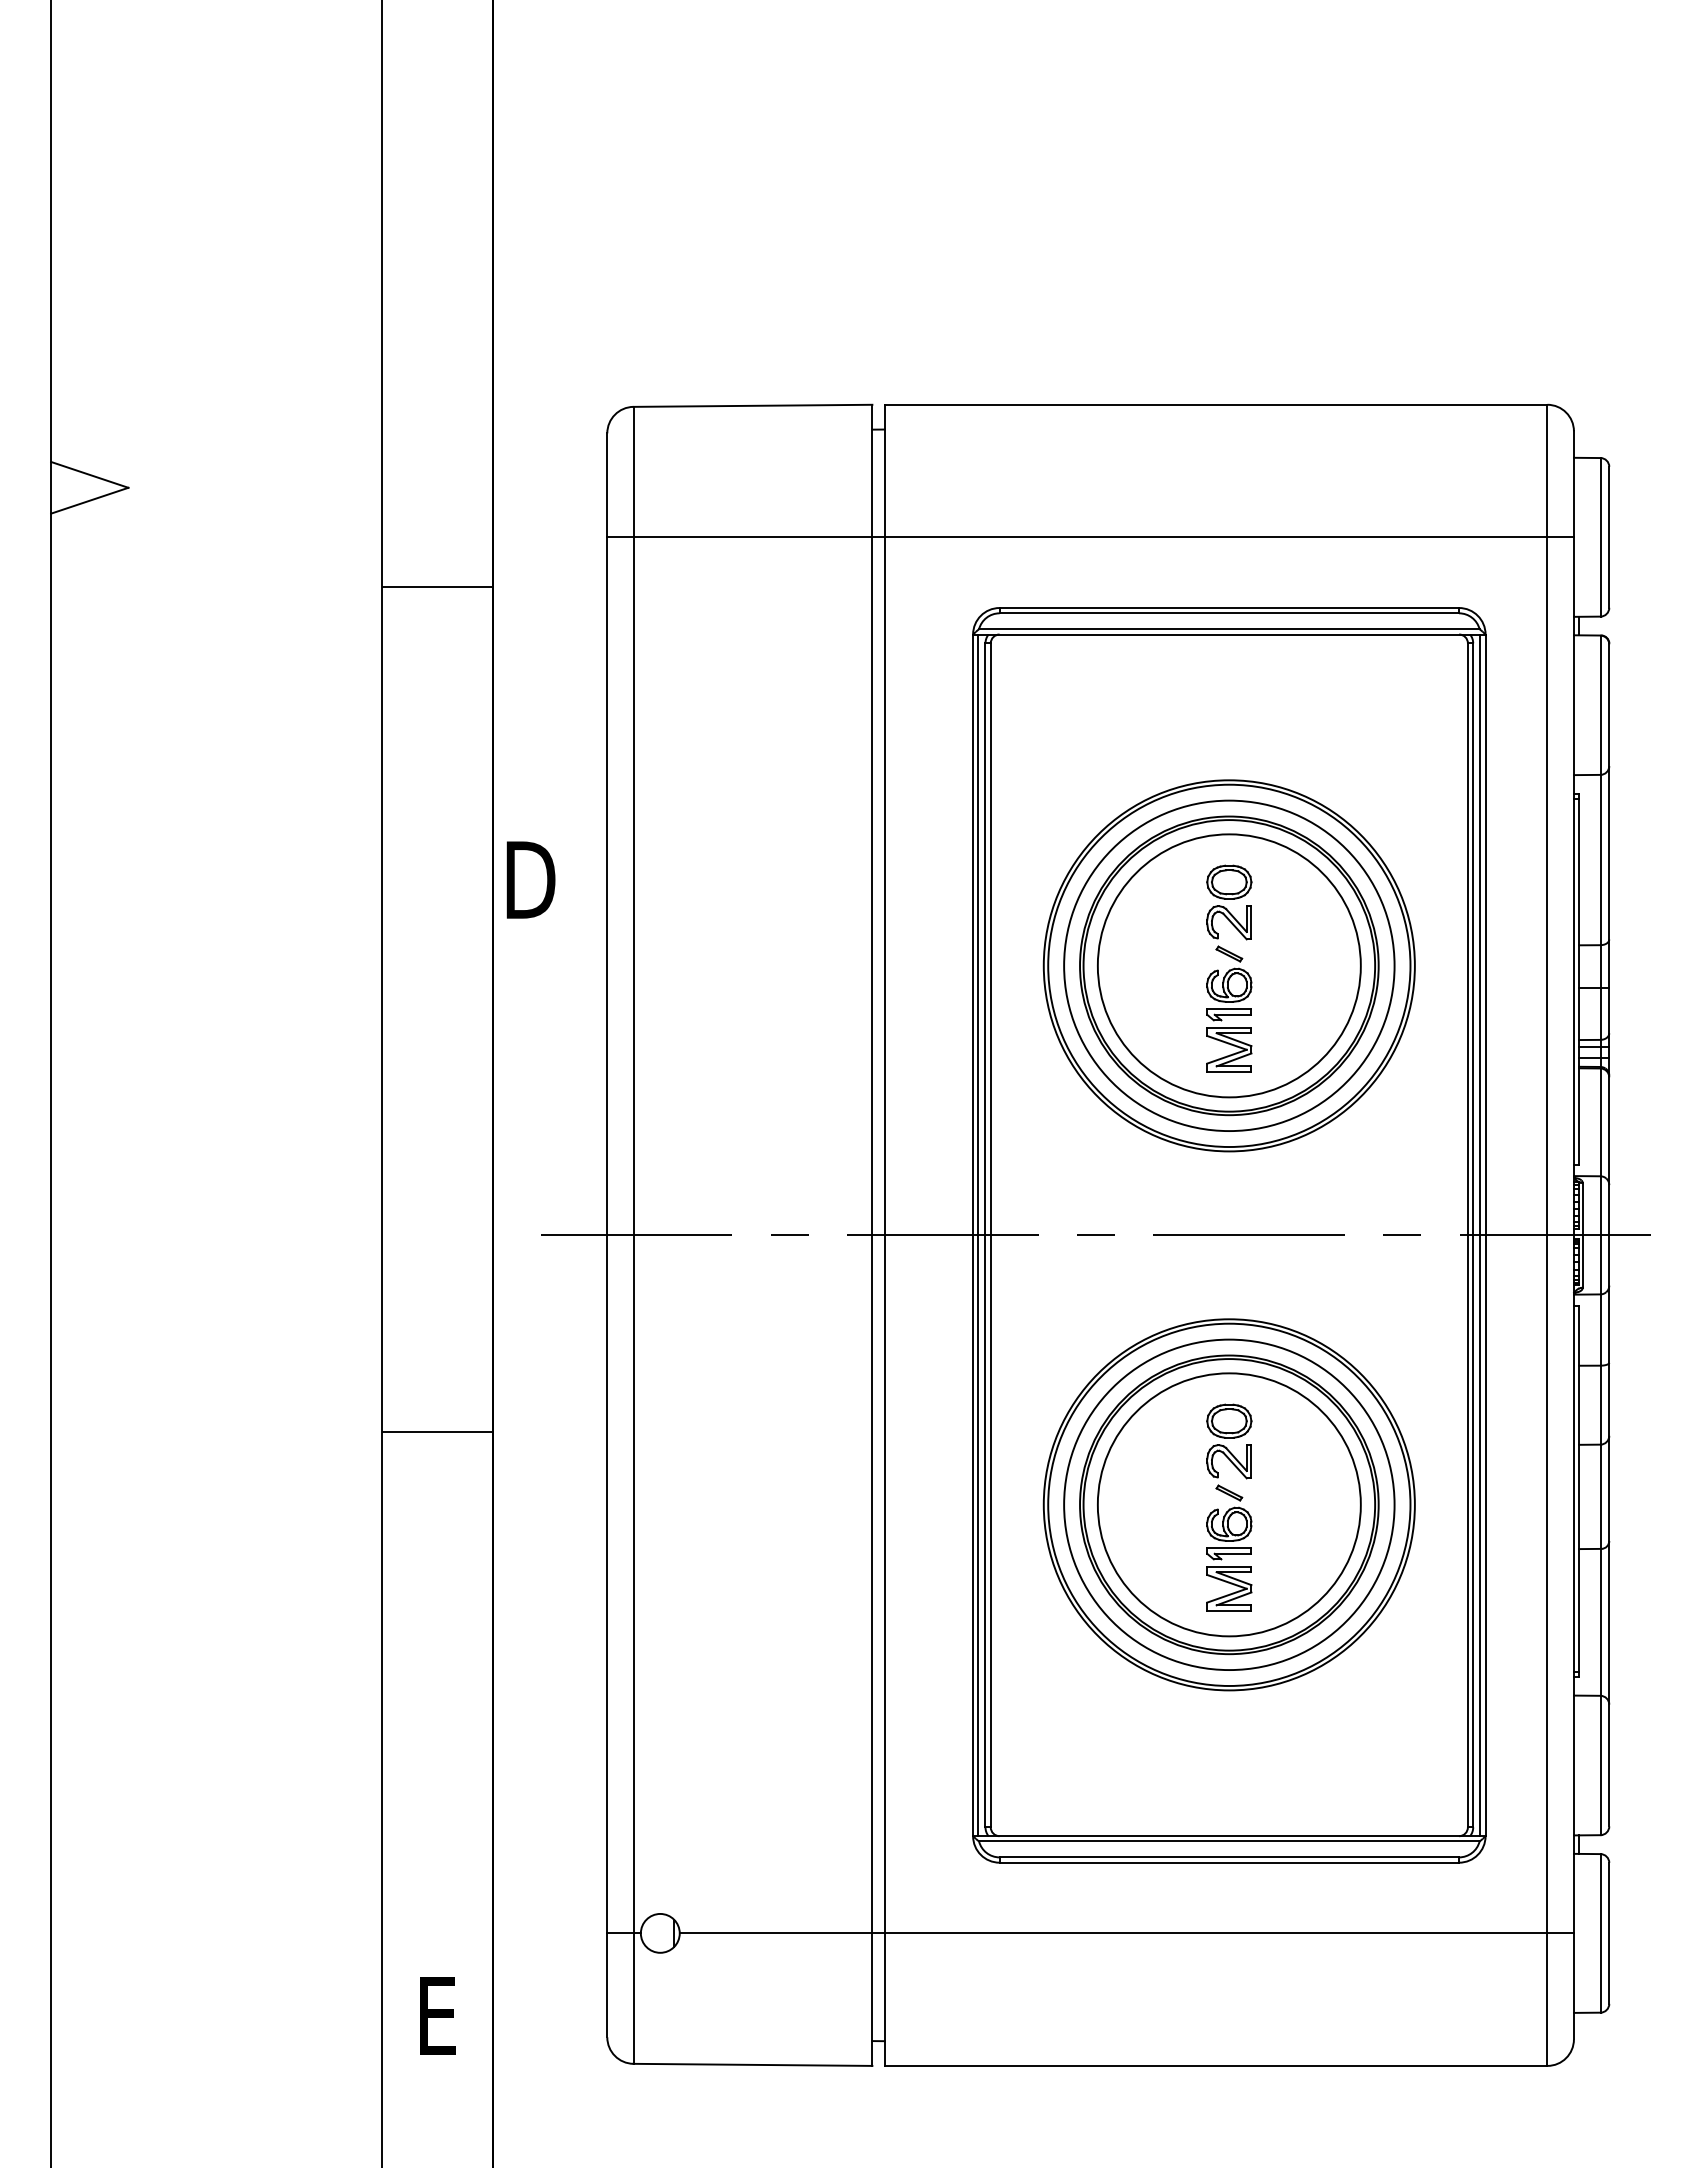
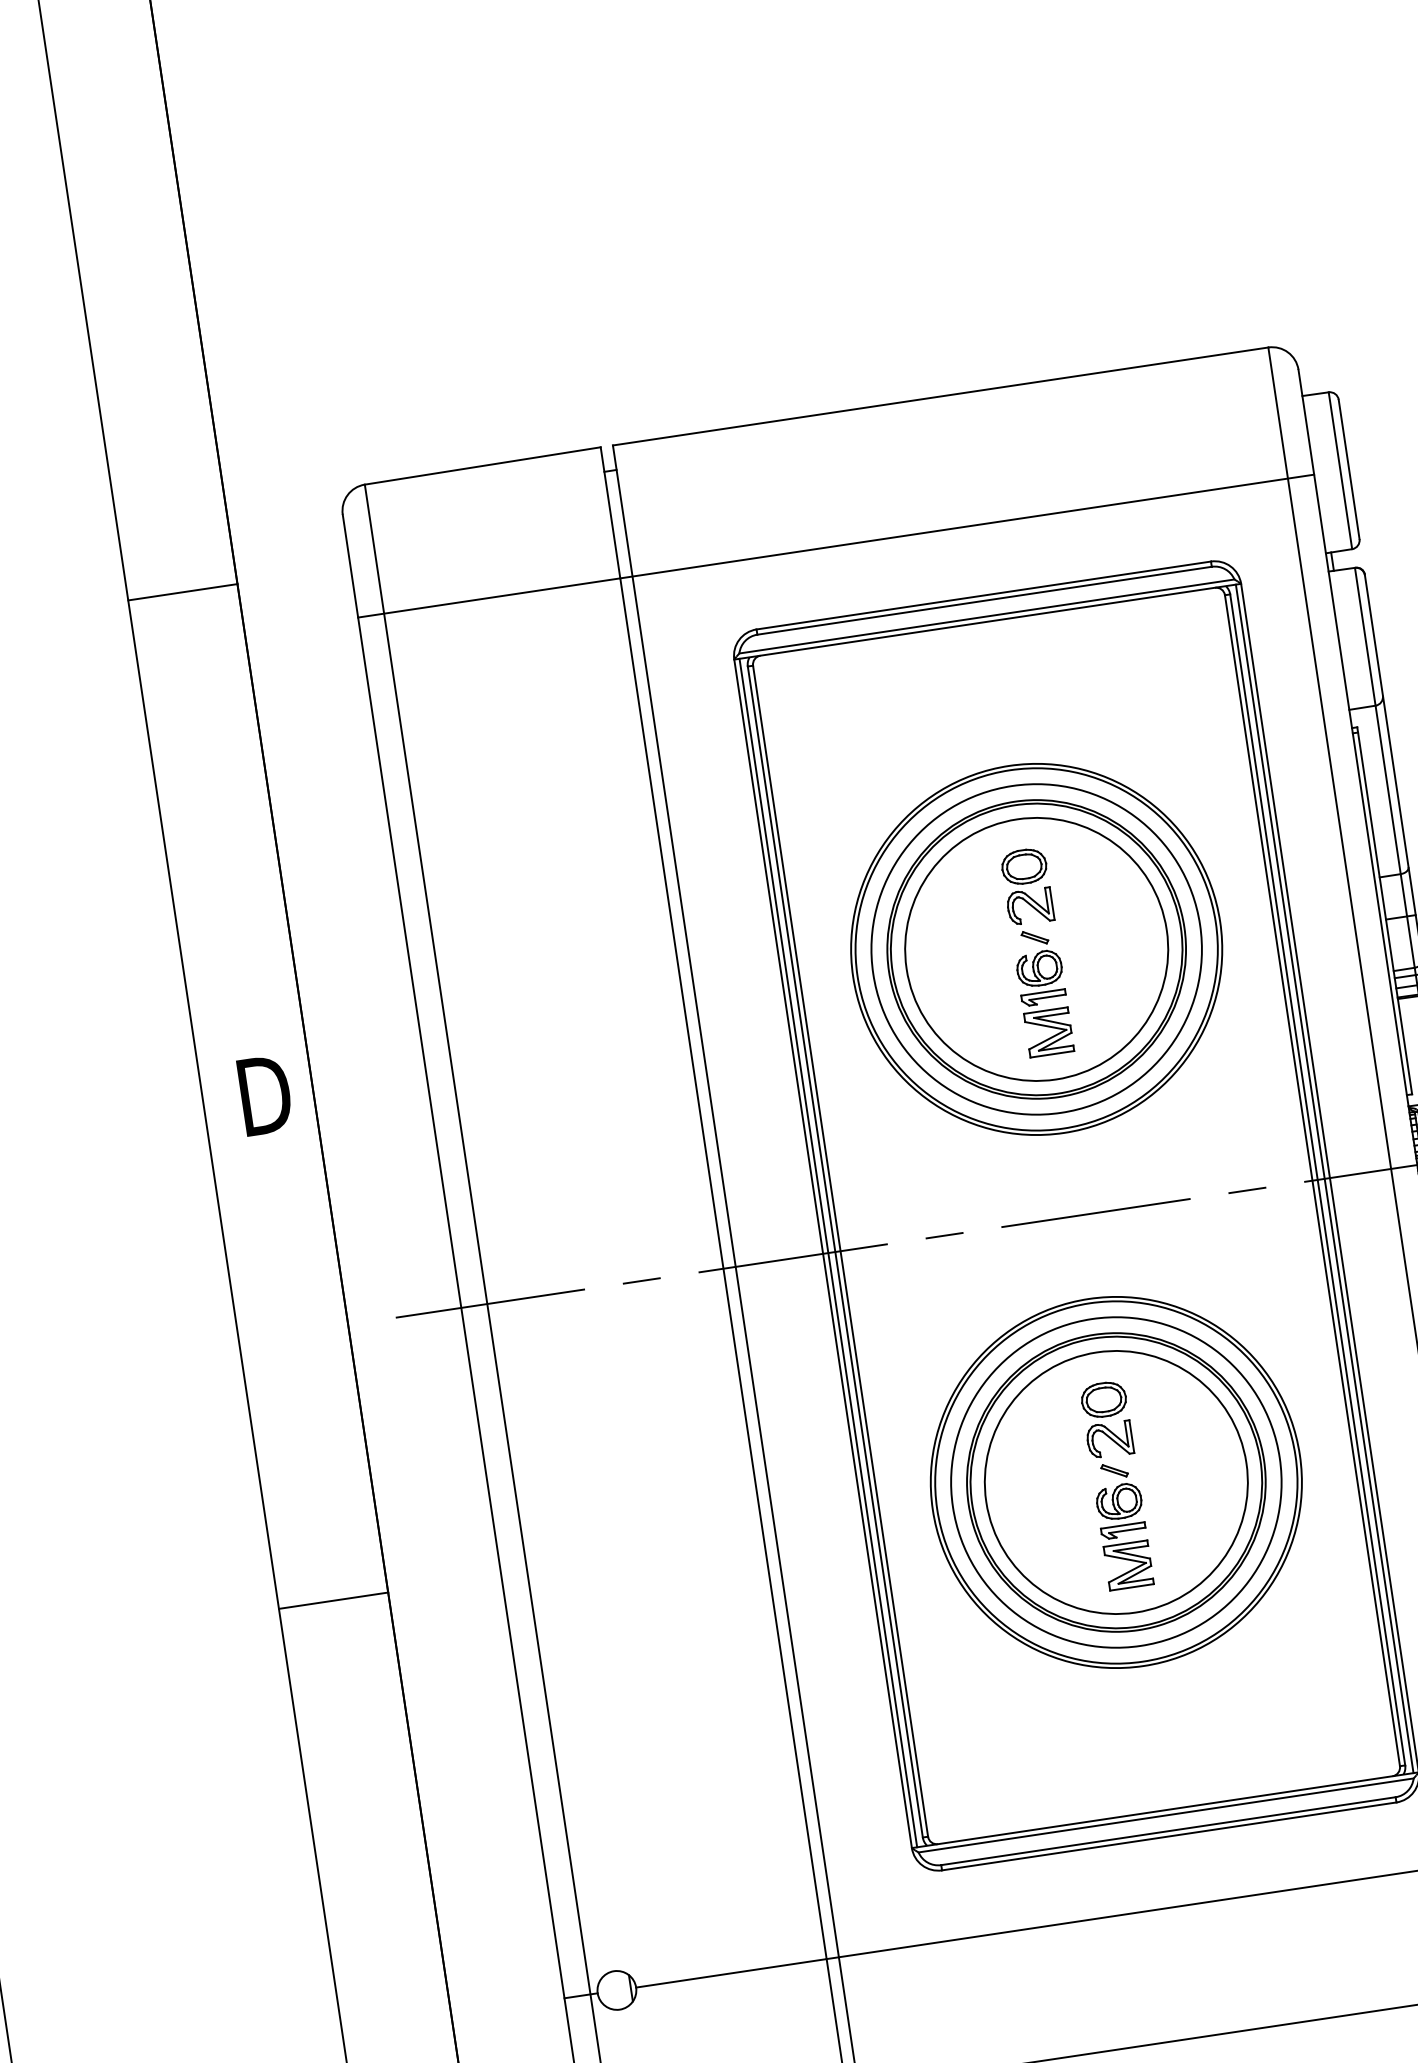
line: (437, 587) -> (182, 592), moved
text: (530, 879) -> (264, 1094), moved
line: (437, 1432) -> (333, 1601), moved

